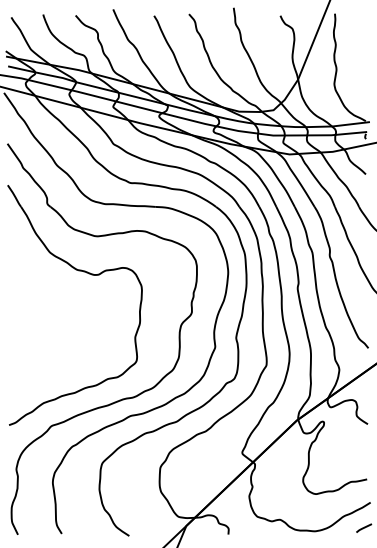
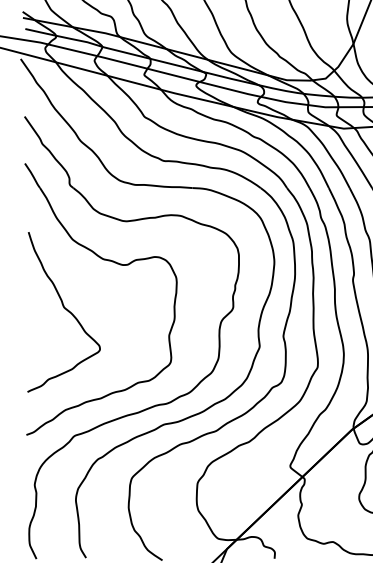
curve: (43, 314) -> (65, 309), added

